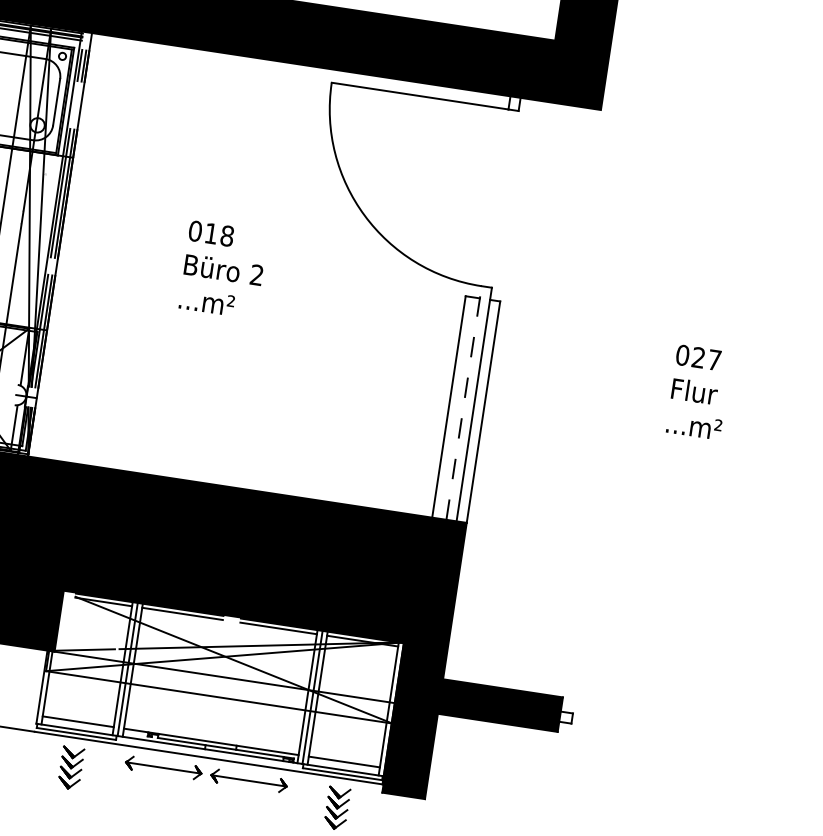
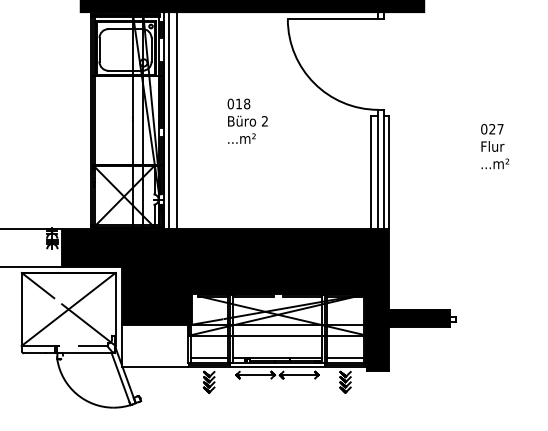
line: (70, 247) -> (169, 121), added
line: (84, 249) -> (176, 121), added
line: (464, 402) -> (378, 169), dashed -> solid

